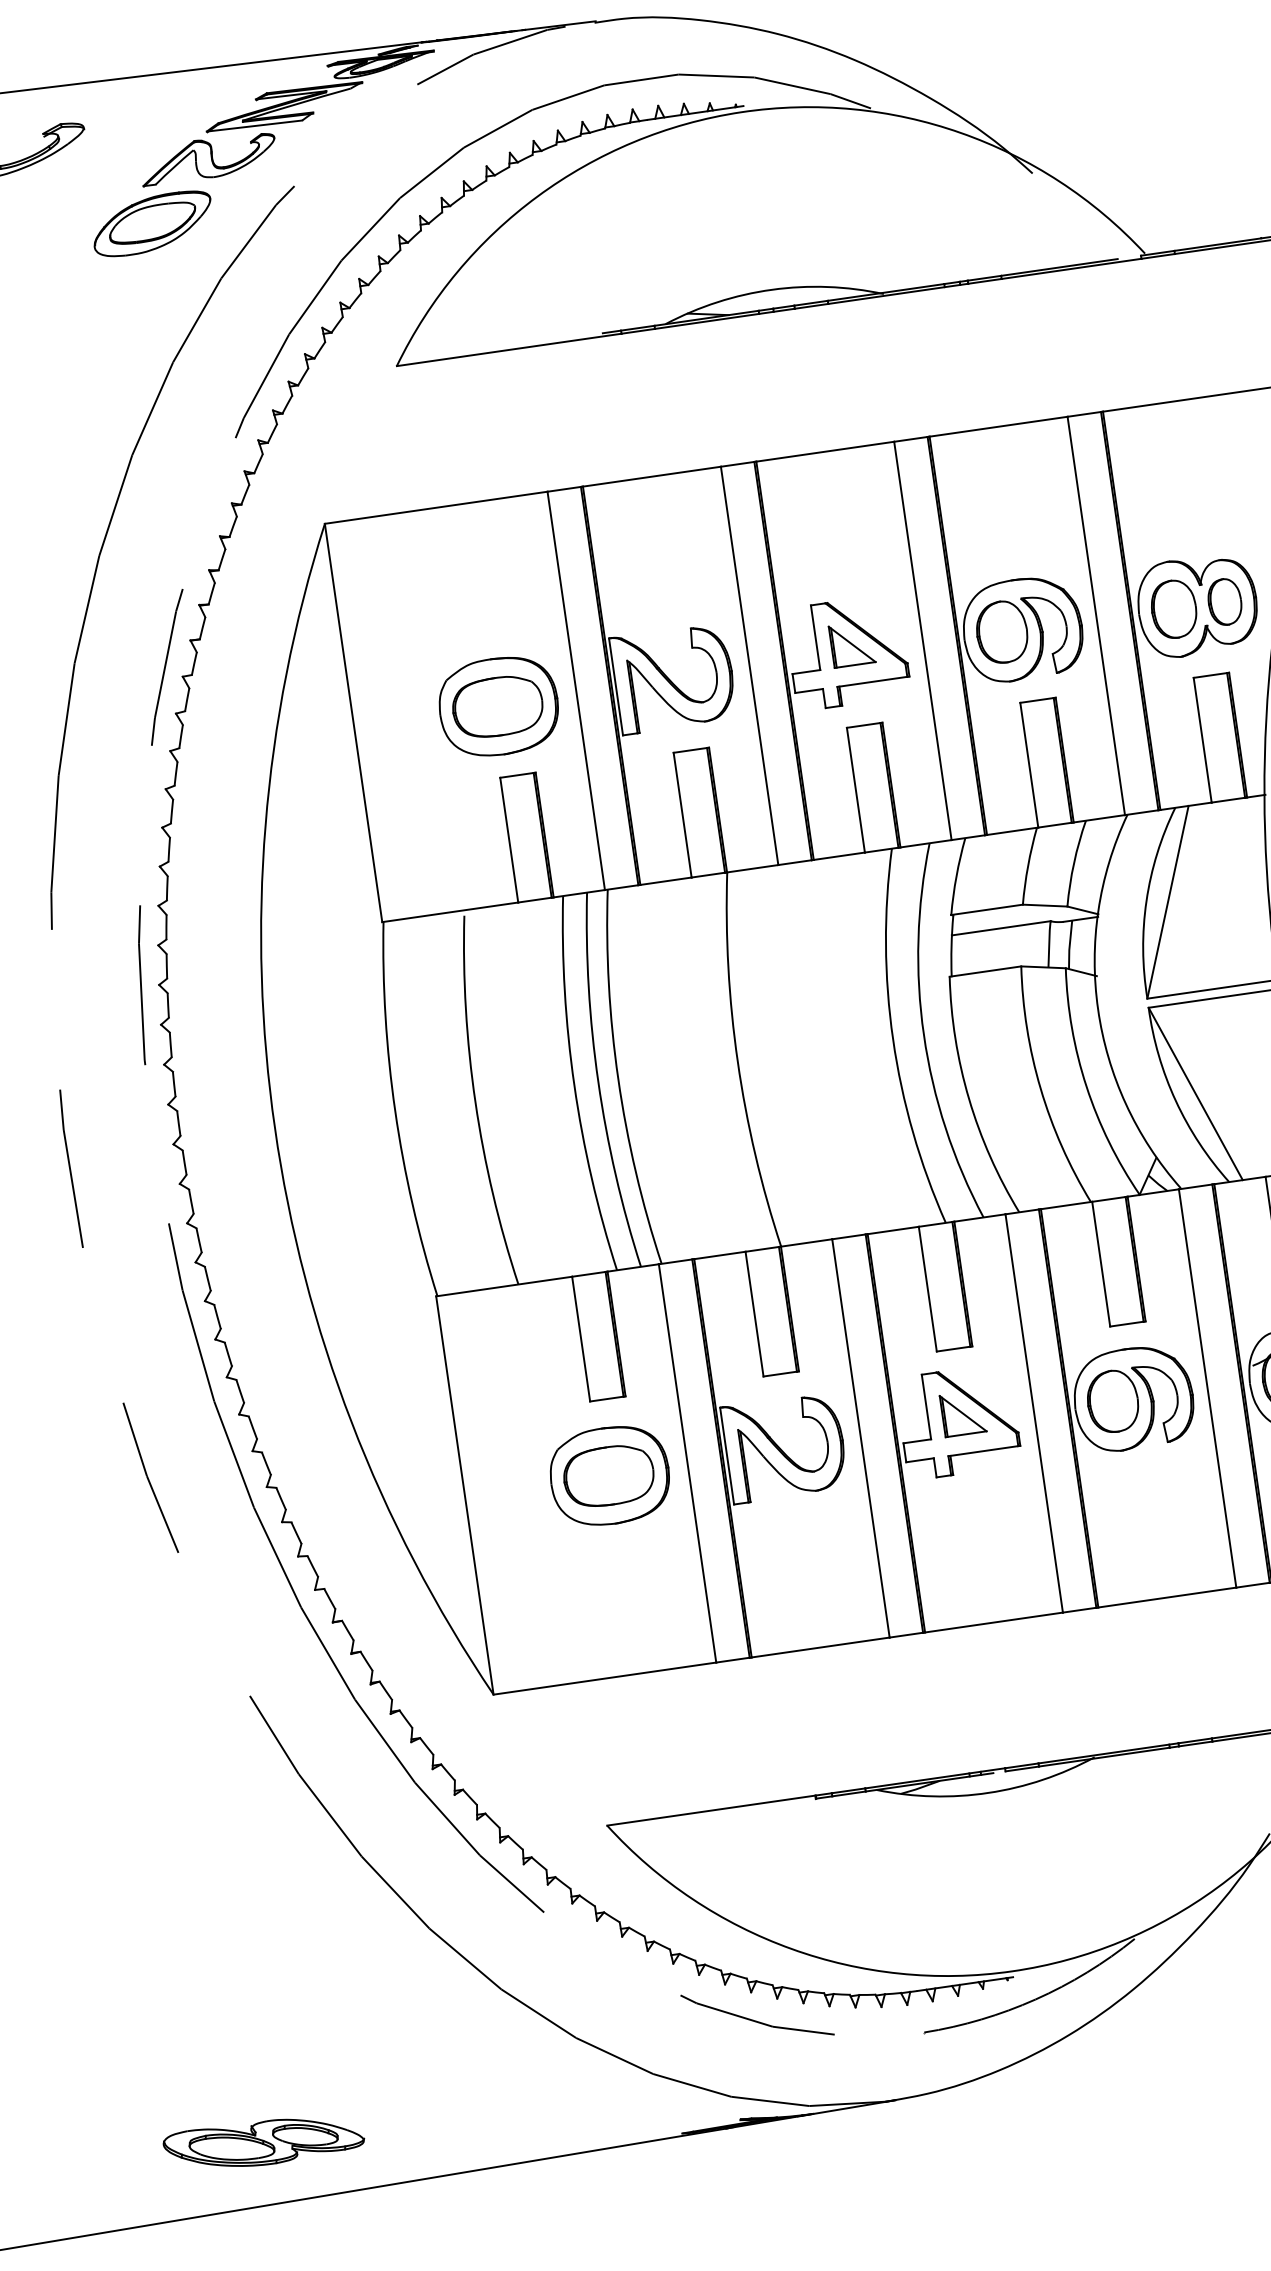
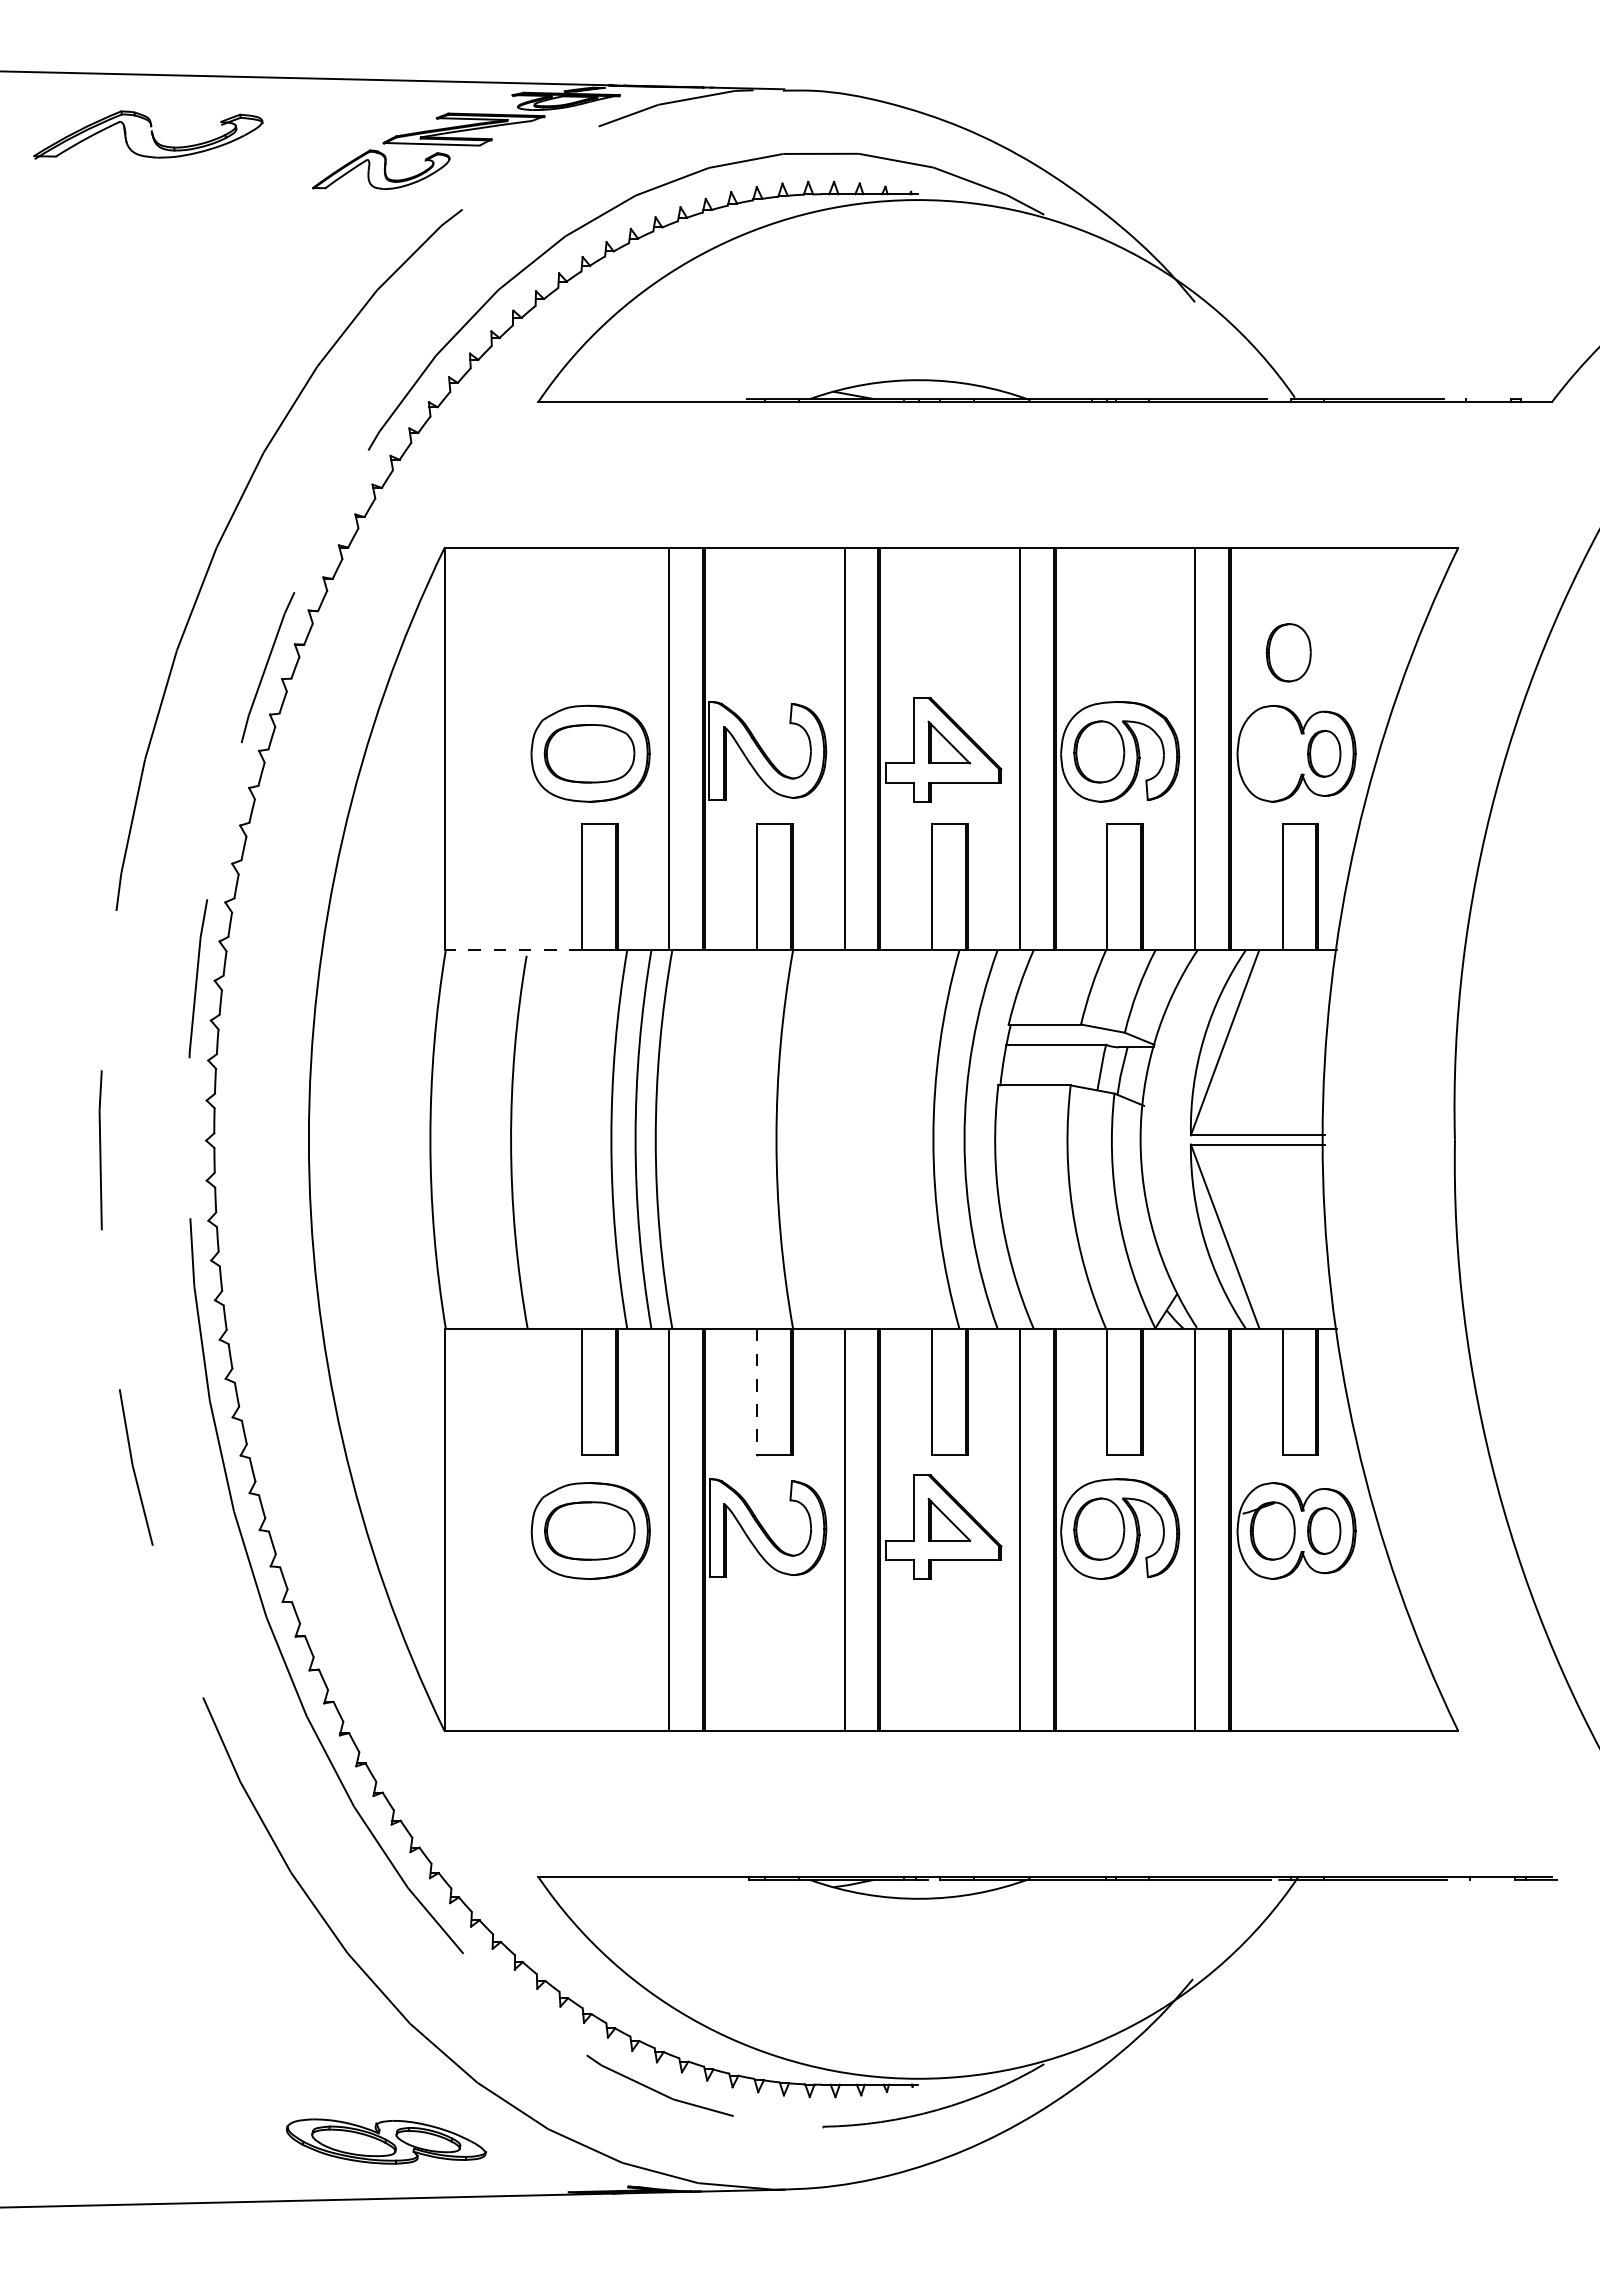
part: (152, 223) -> (316, 226), removed
part: (1173, 609) -> (1288, 652), moved
line: (450, 912) -> (513, 950), solid -> dashed
line: (755, 1315) -> (757, 1392), solid -> dashed
part: (264, 2142) -> (386, 2141), moved

